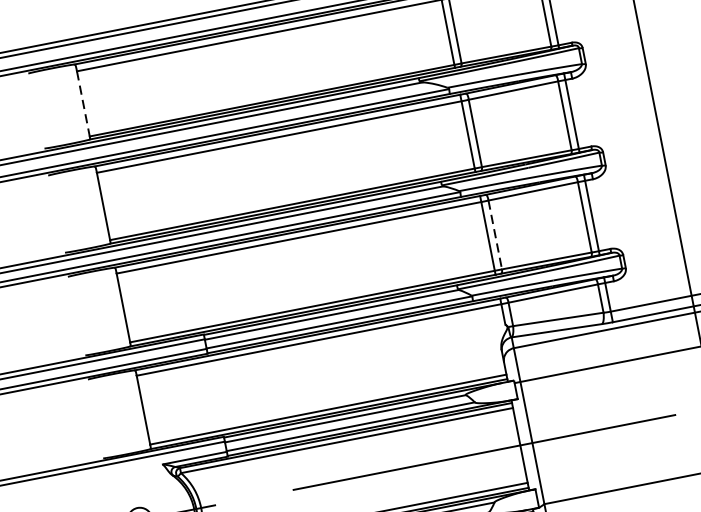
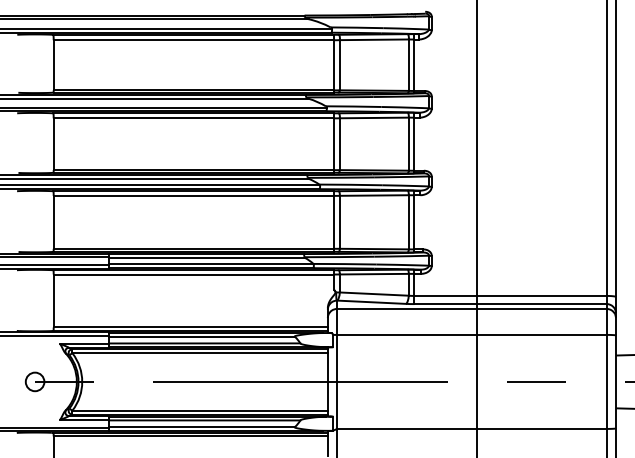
line: (83, 104) -> (53, 65), dashed -> solid
line: (494, 235) -> (339, 222), dashed -> solid

